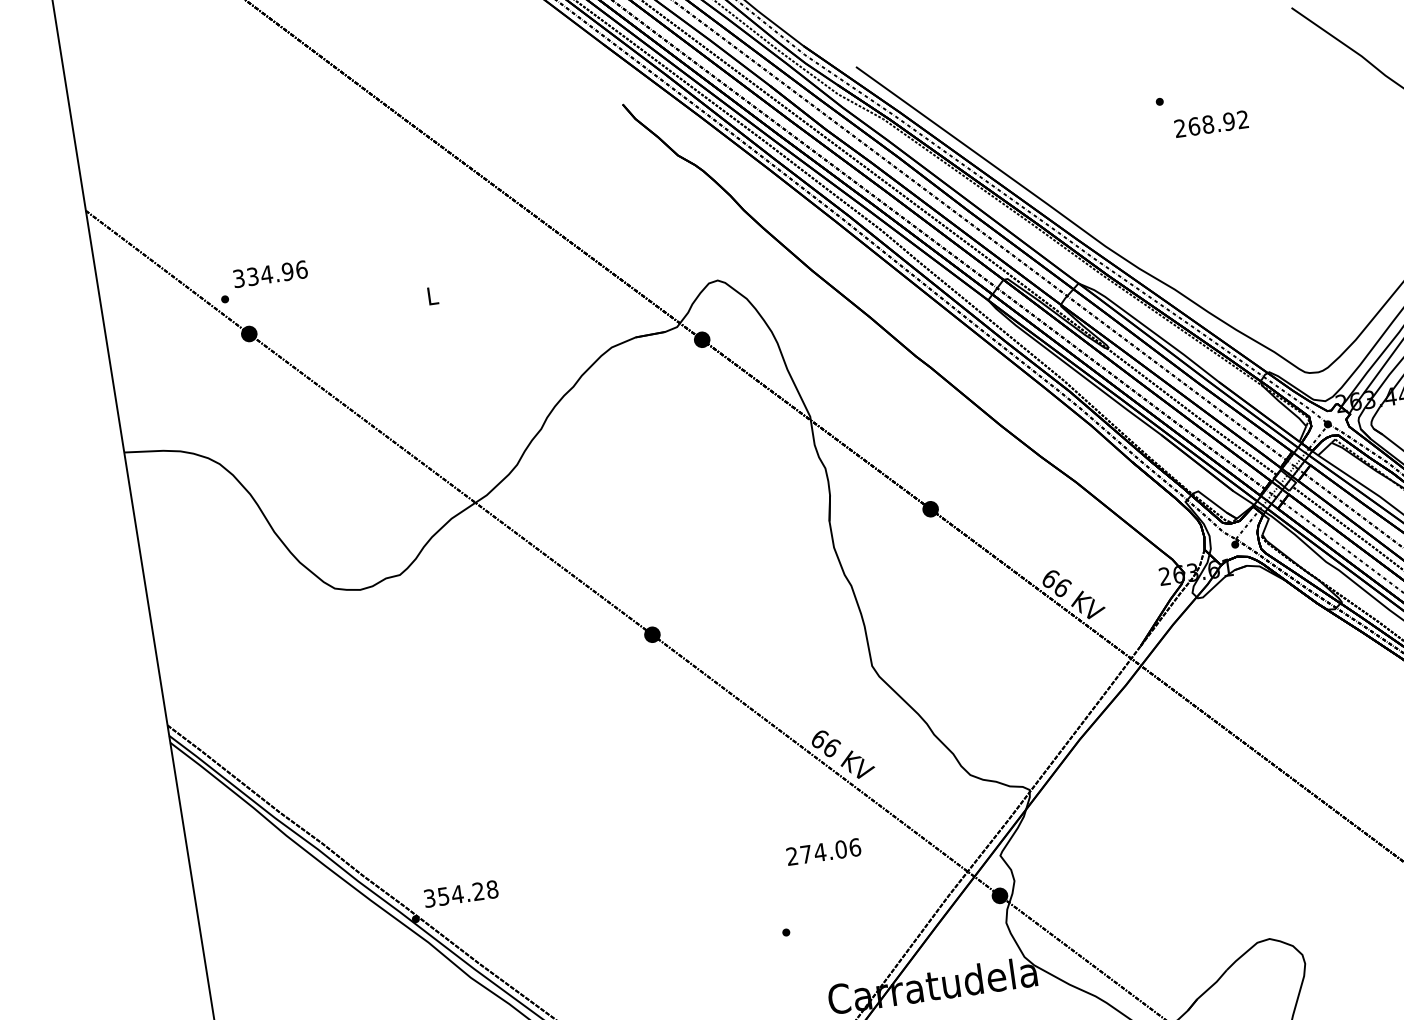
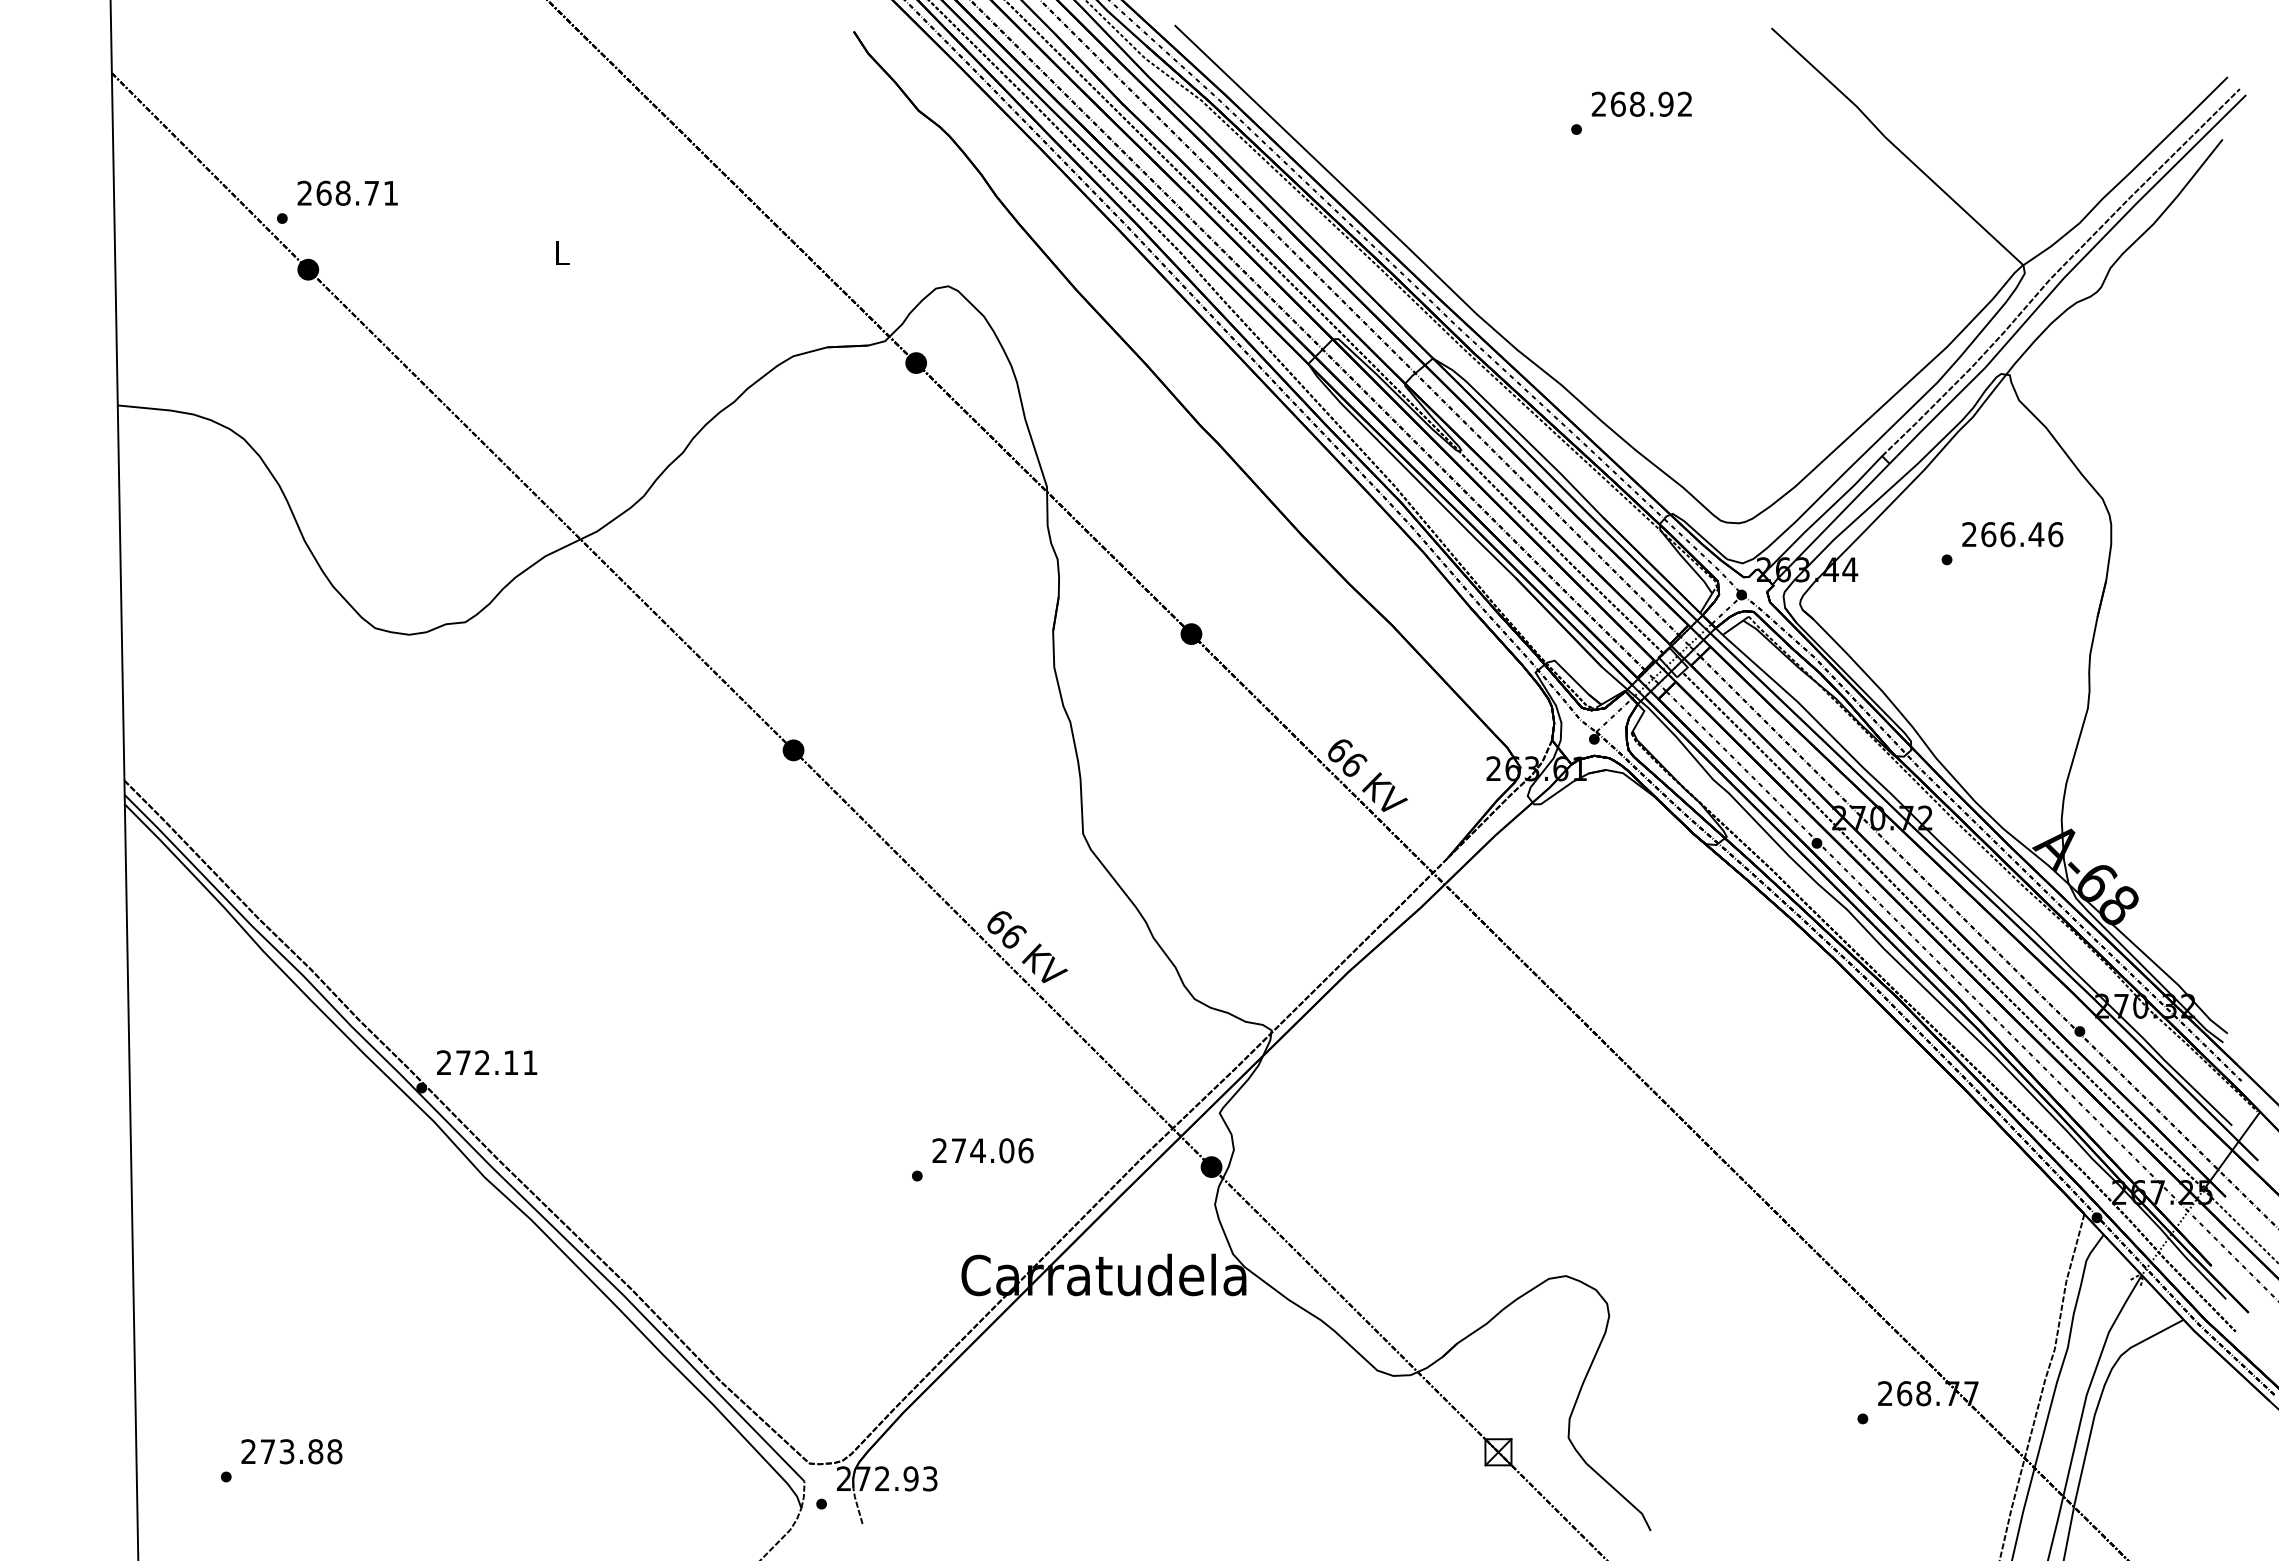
text: (1211, 123) -> (1641, 103), moved
text: (269, 273) -> (347, 192), 334.96 -> 268.71
text: (823, 851) -> (982, 1150), moved
text: (461, 893) -> (487, 1062), 354.28 -> 272.11

